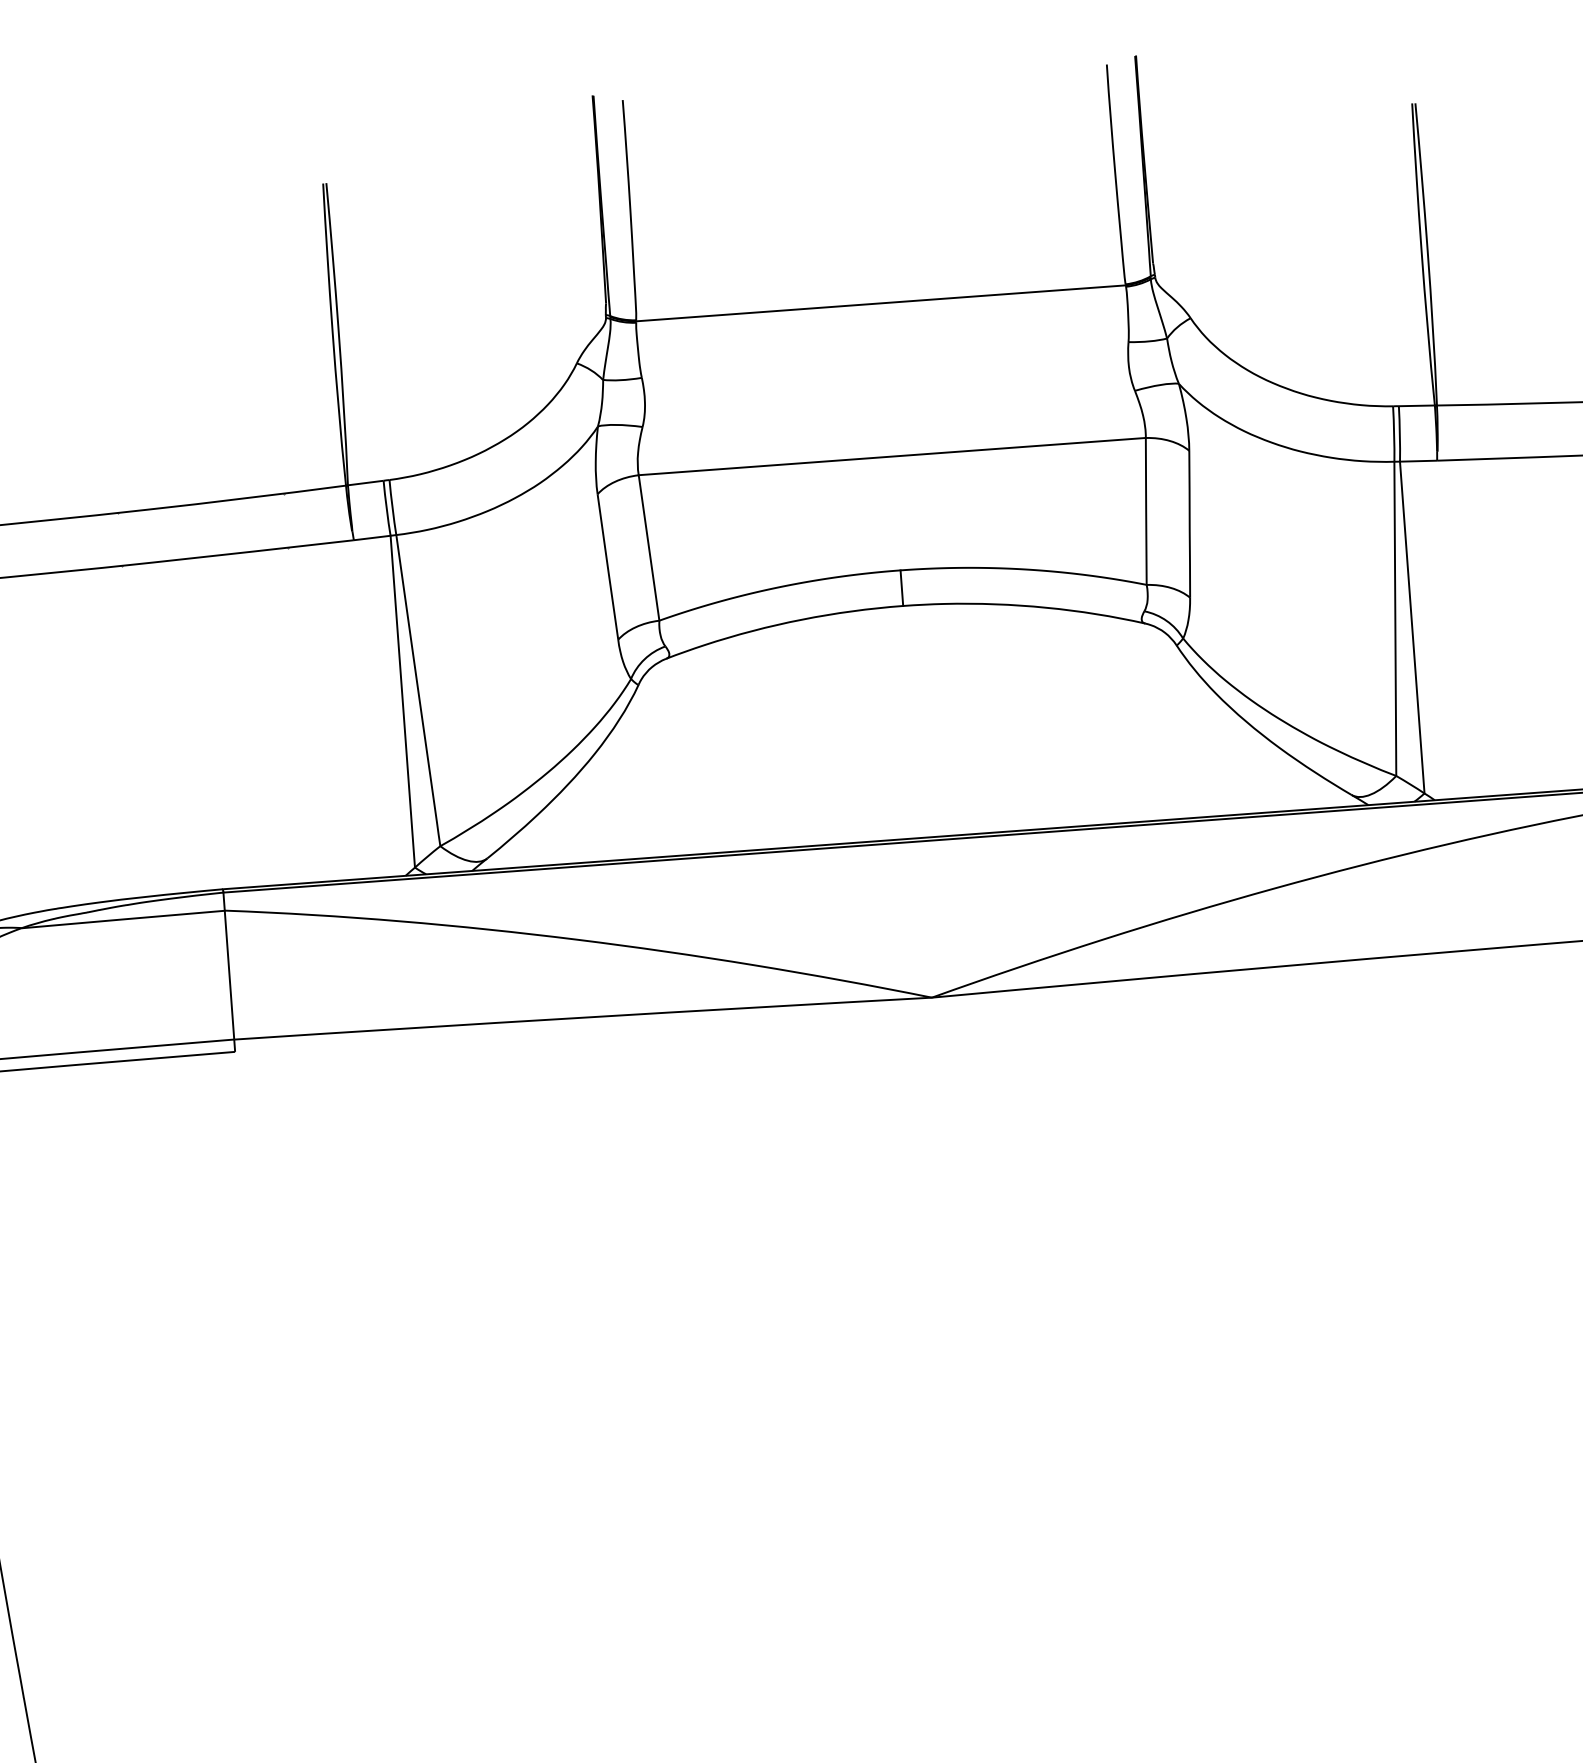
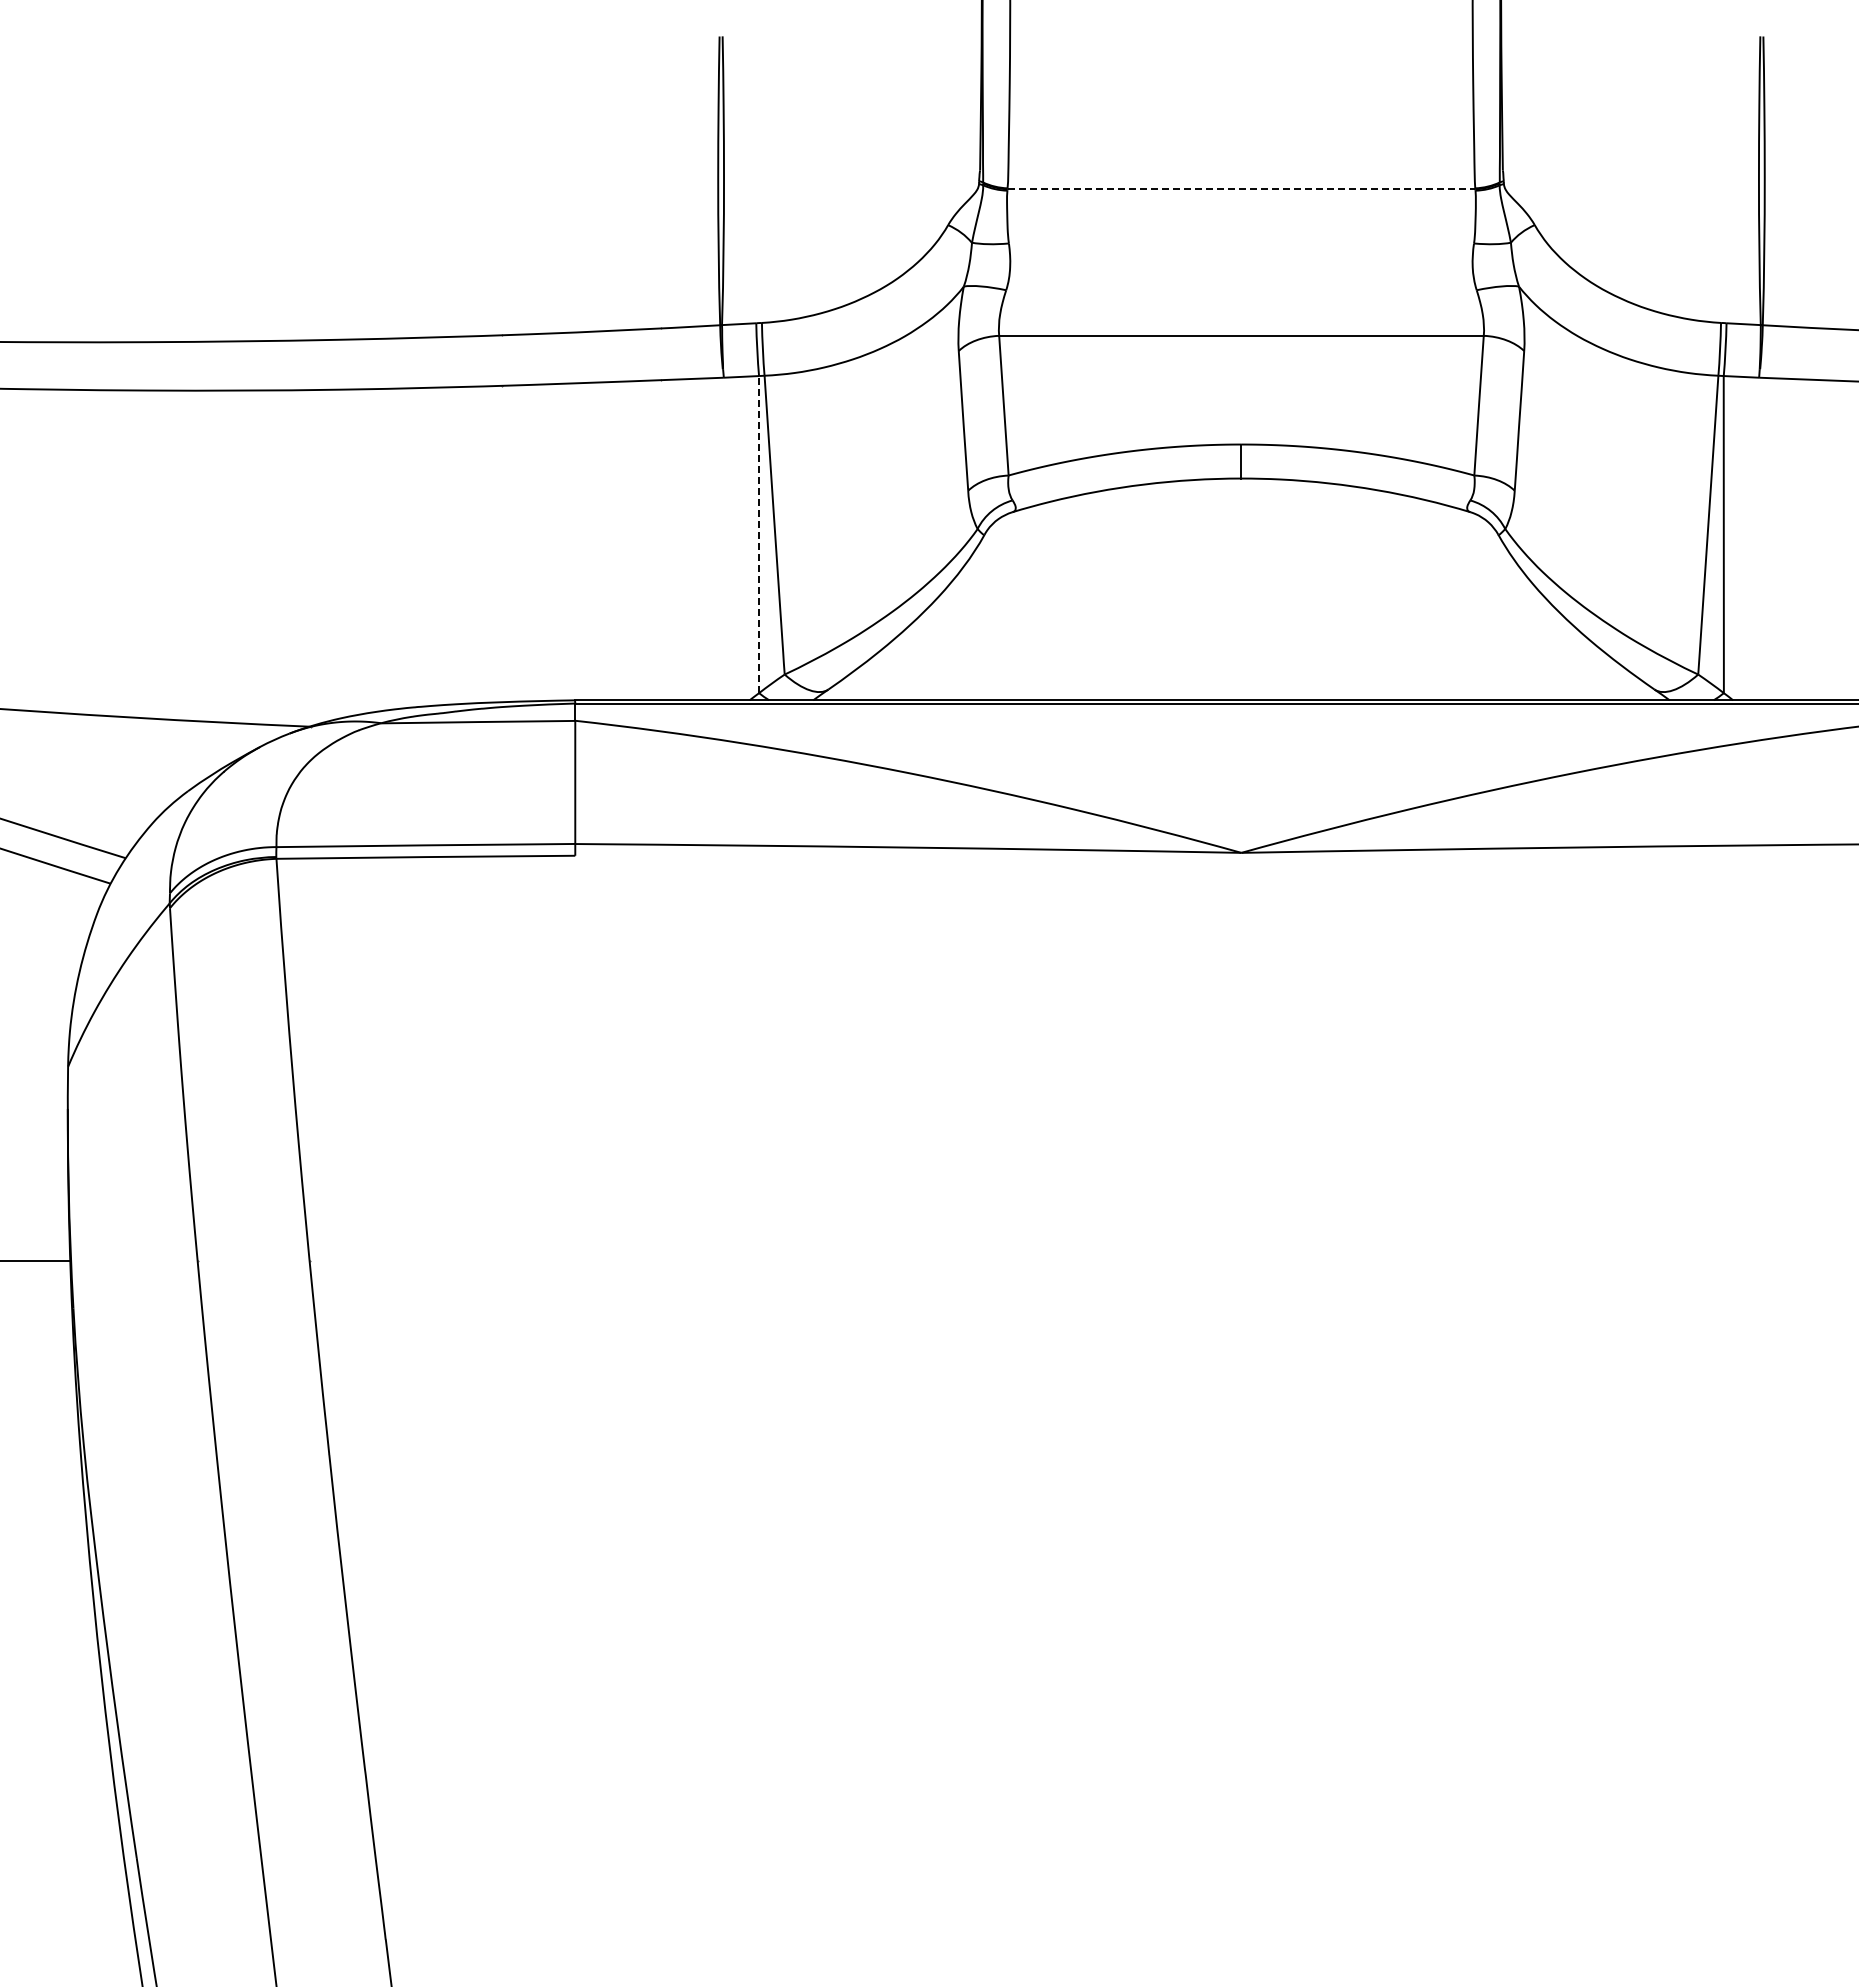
line: (881, 303) -> (1241, 189), solid -> dashed
line: (403, 701) -> (759, 534), solid -> dashed

